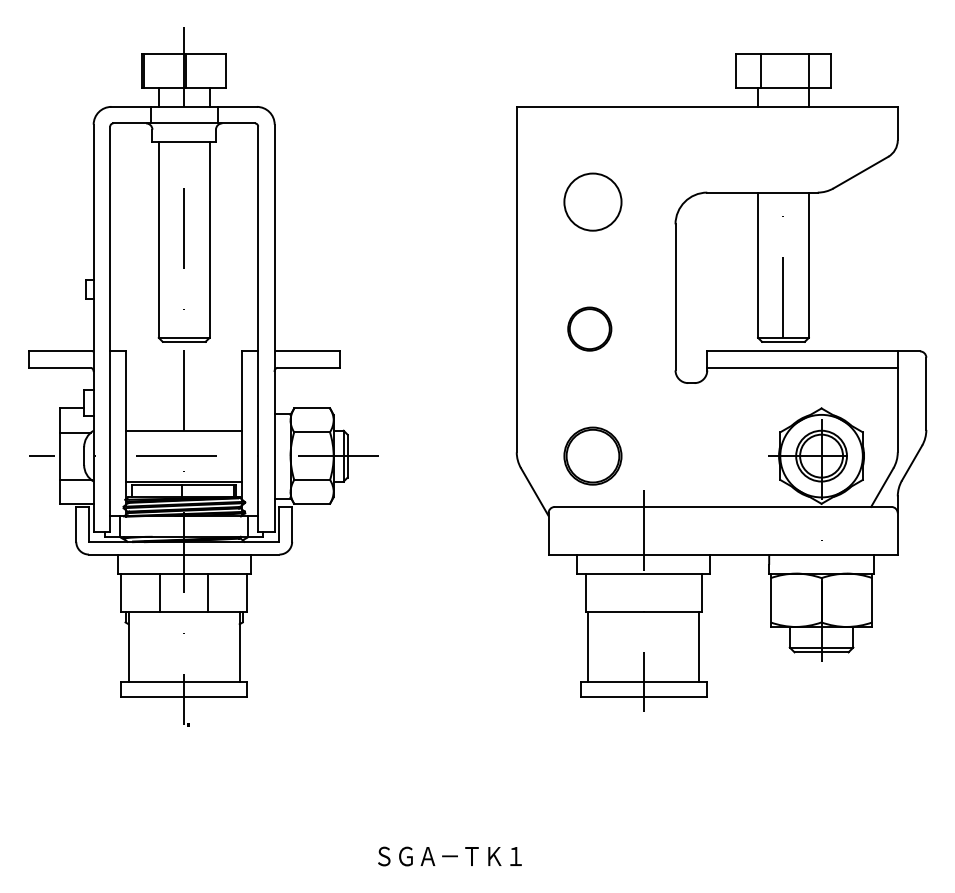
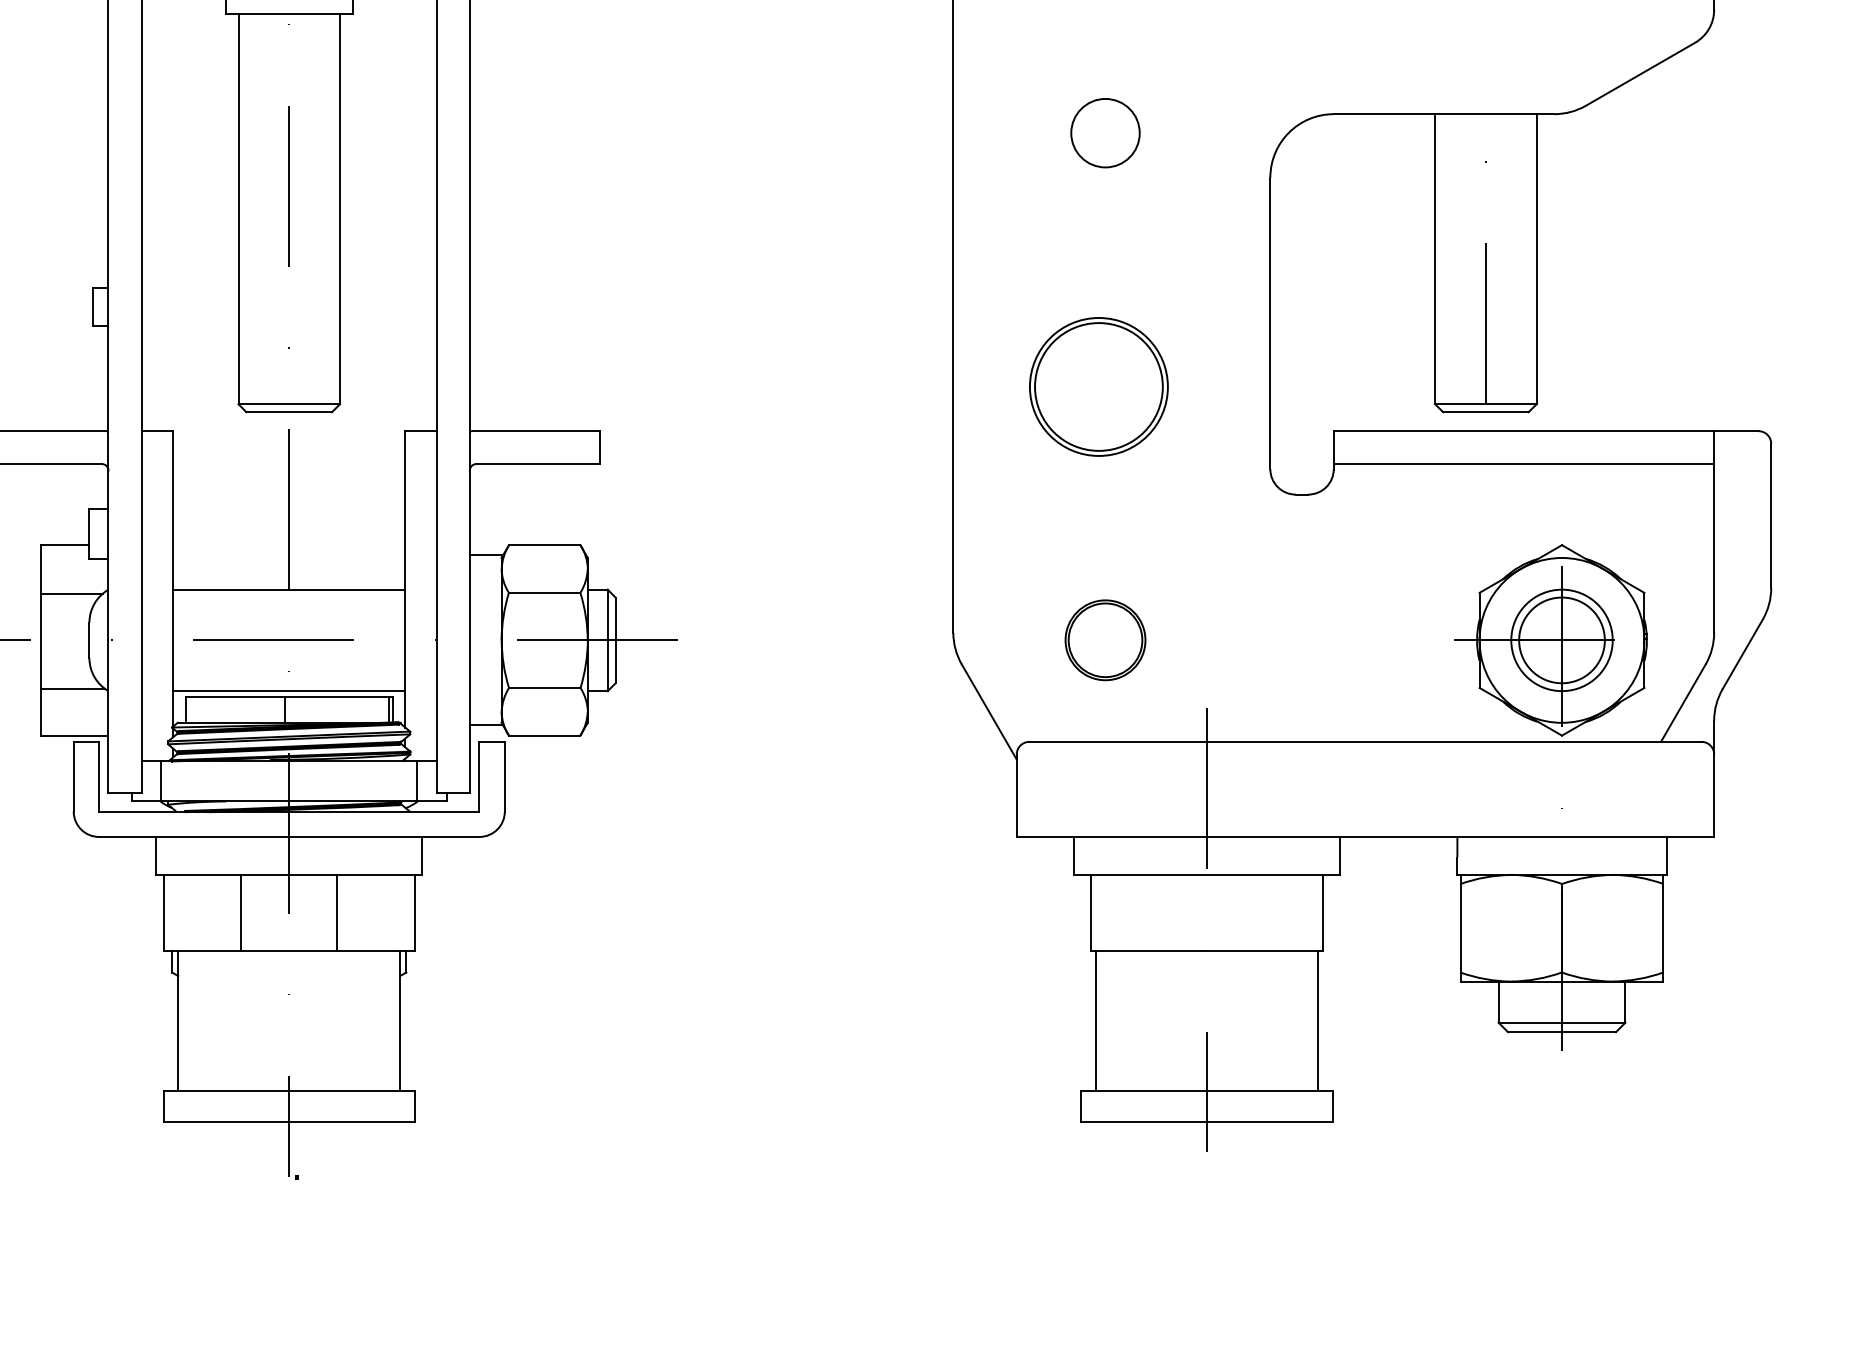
circle: (592, 201) -> (1104, 131), size x0.6
part: (589, 328) -> (1098, 385), size x1.6
part: (592, 455) -> (1104, 639), size x0.7

